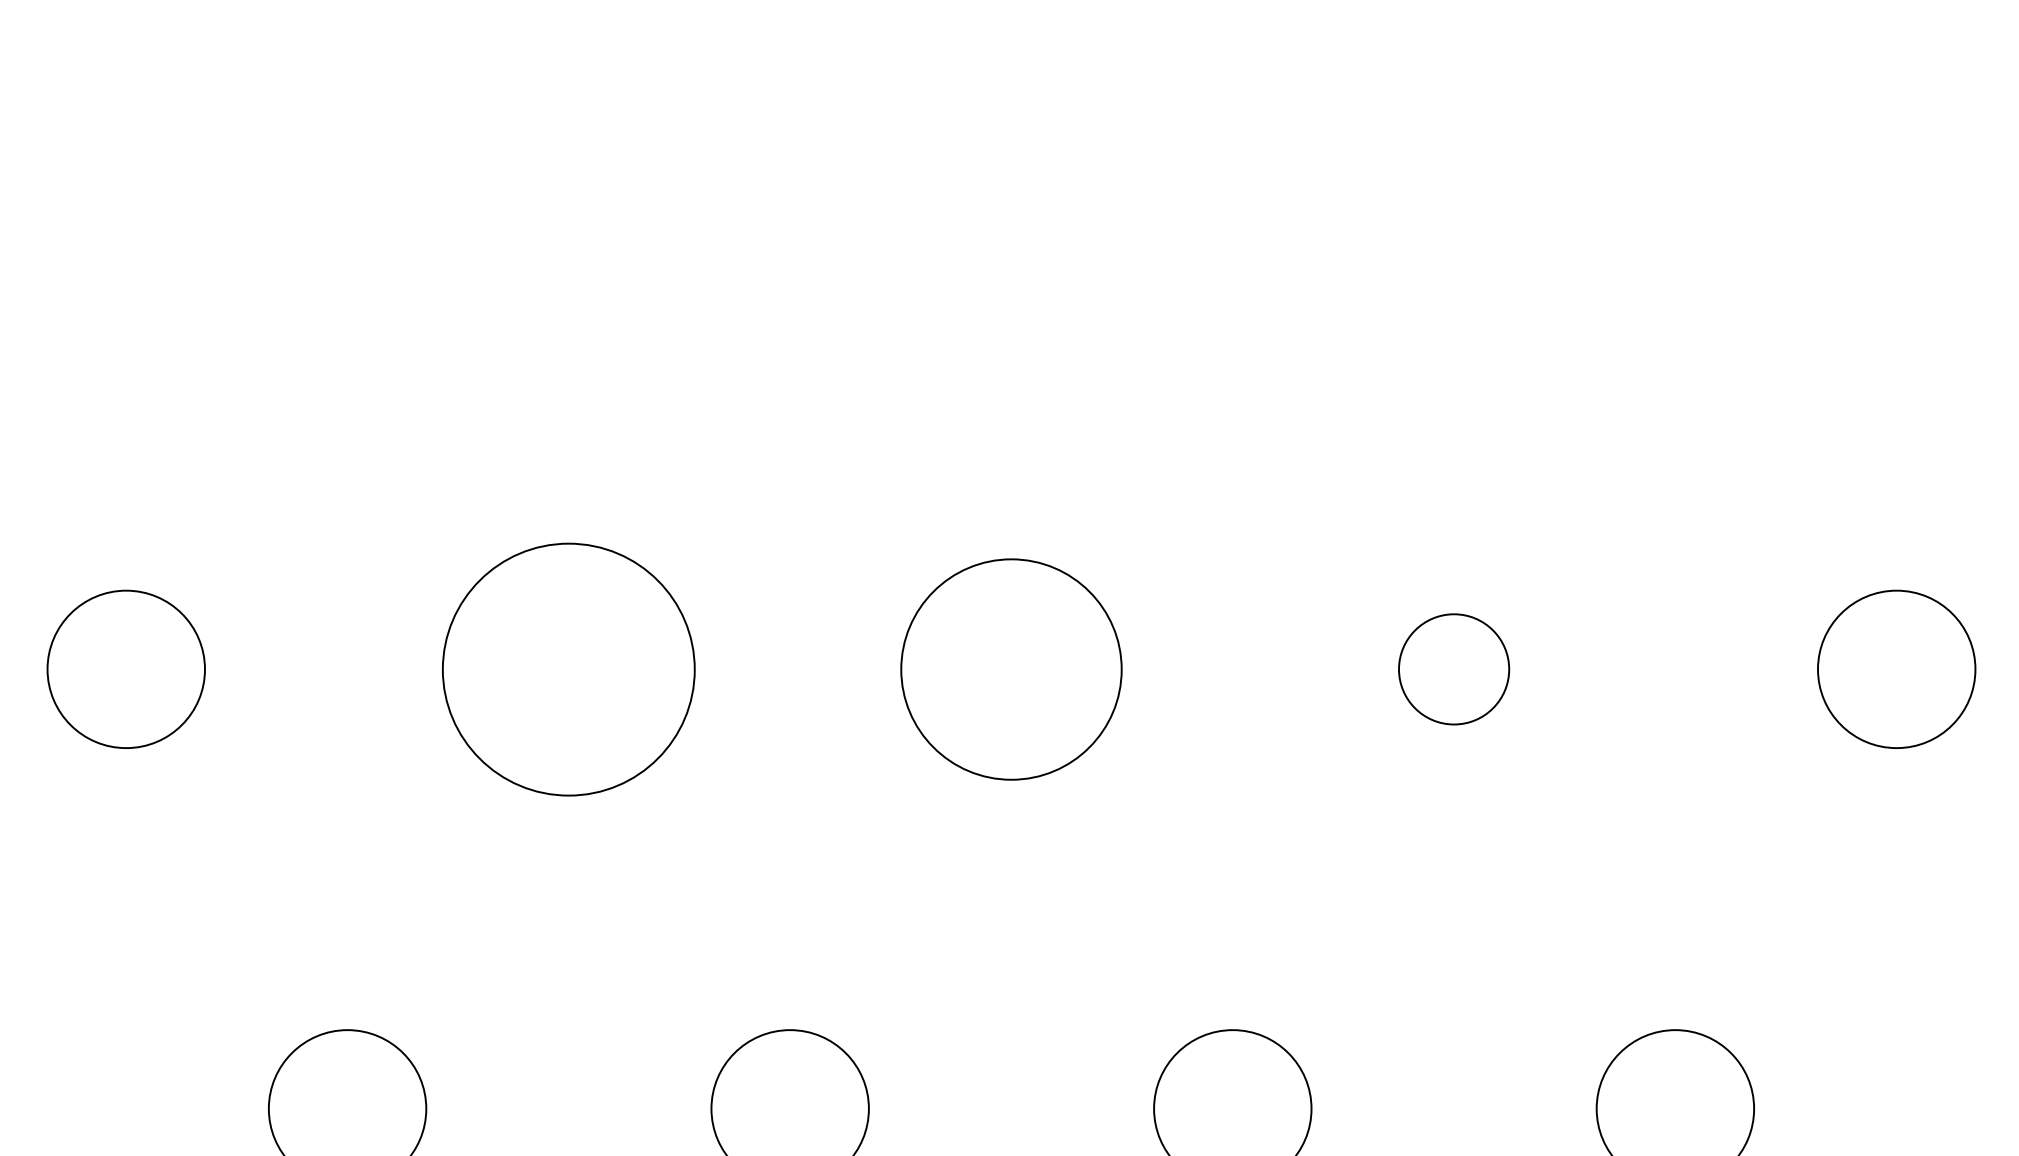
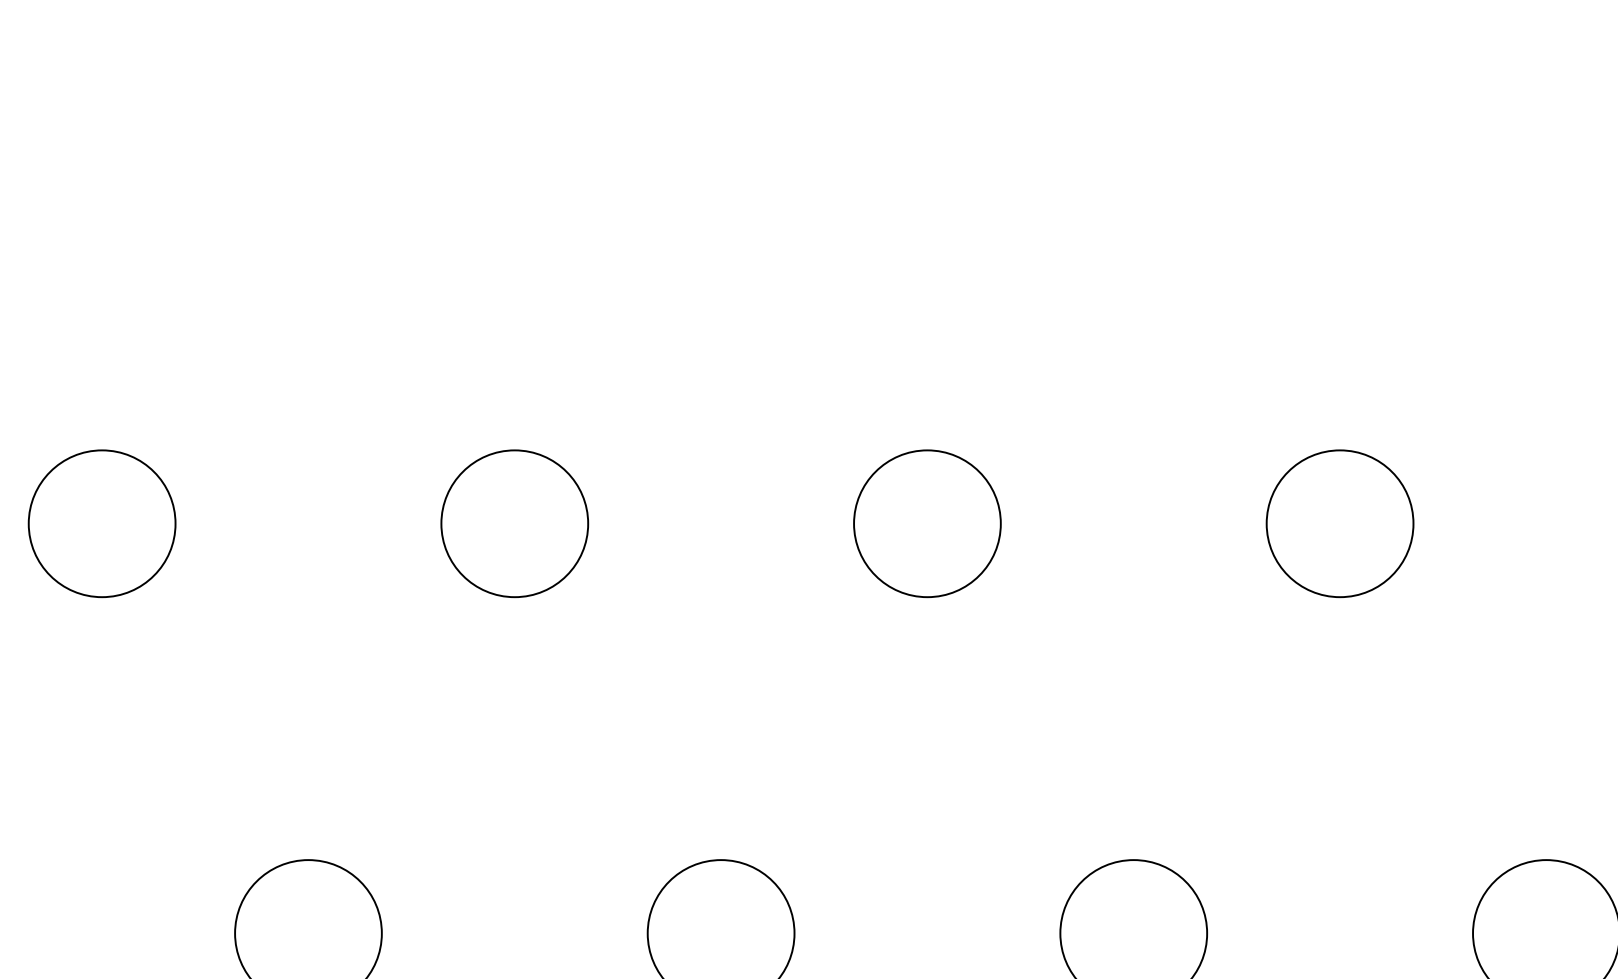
circle: (568, 668) -> (514, 522), size x0.62
circle: (1011, 668) -> (927, 522), size x0.71
circle: (1453, 669) -> (1339, 523), size x1.43

